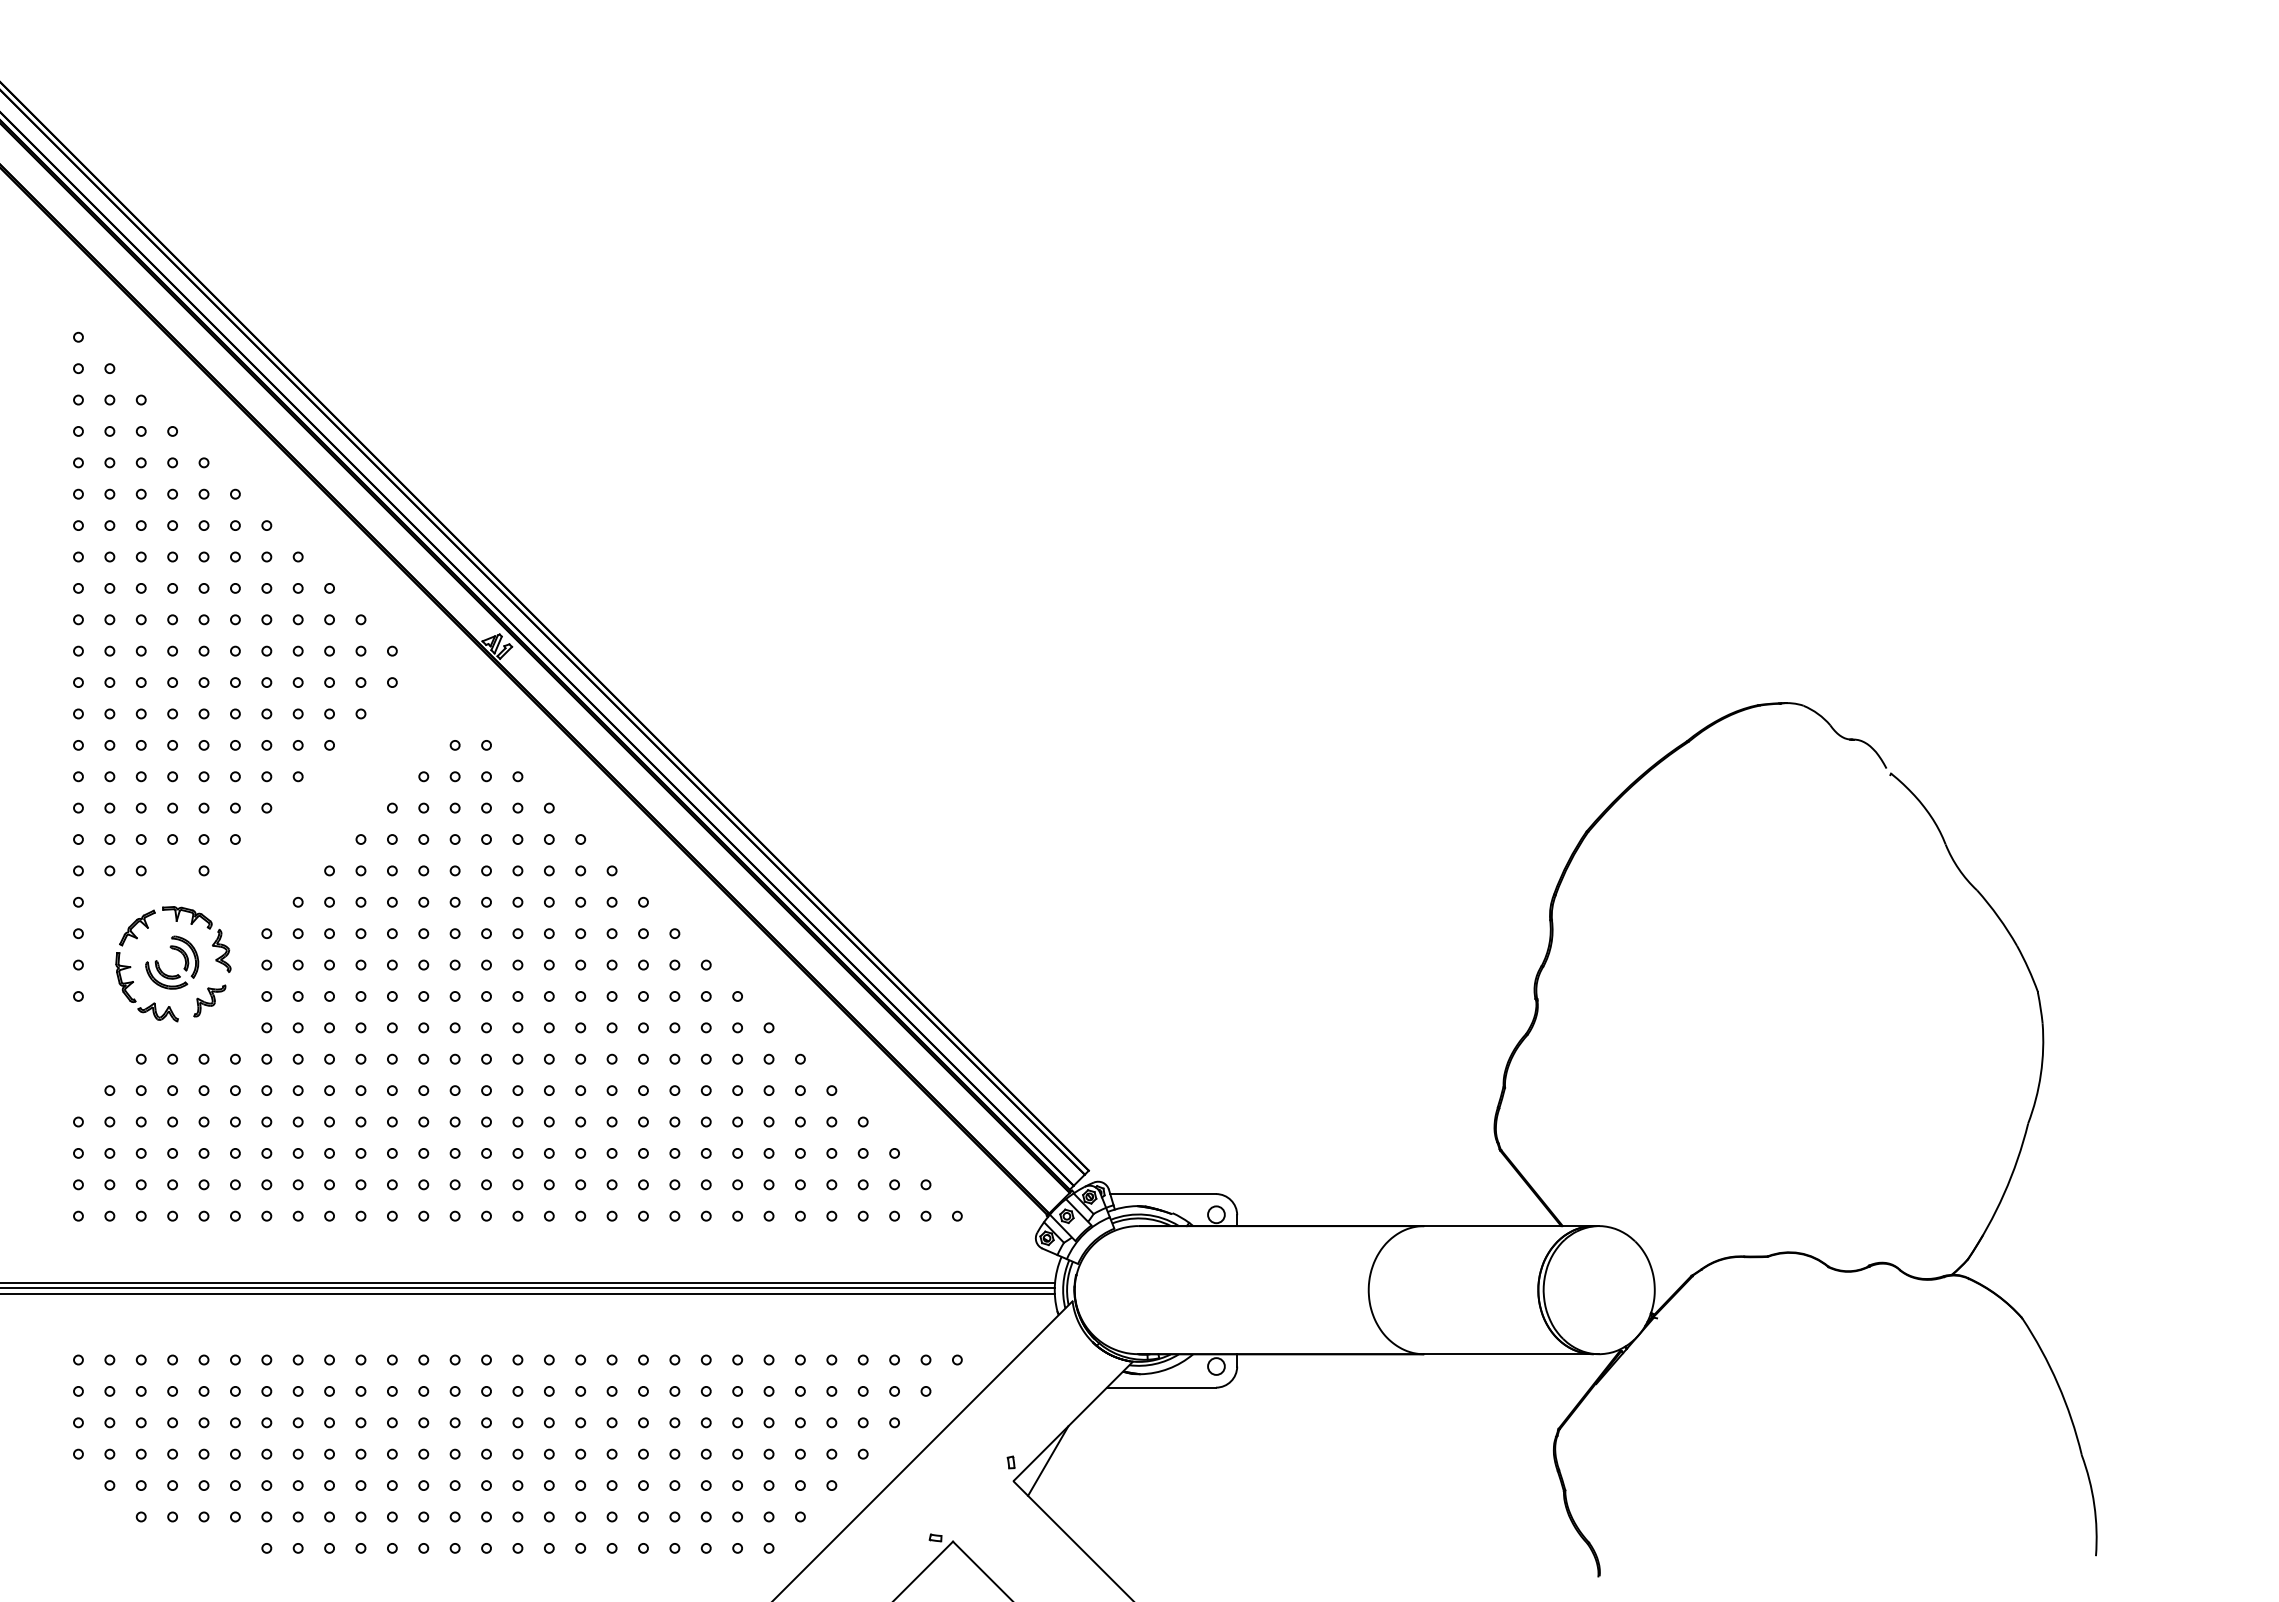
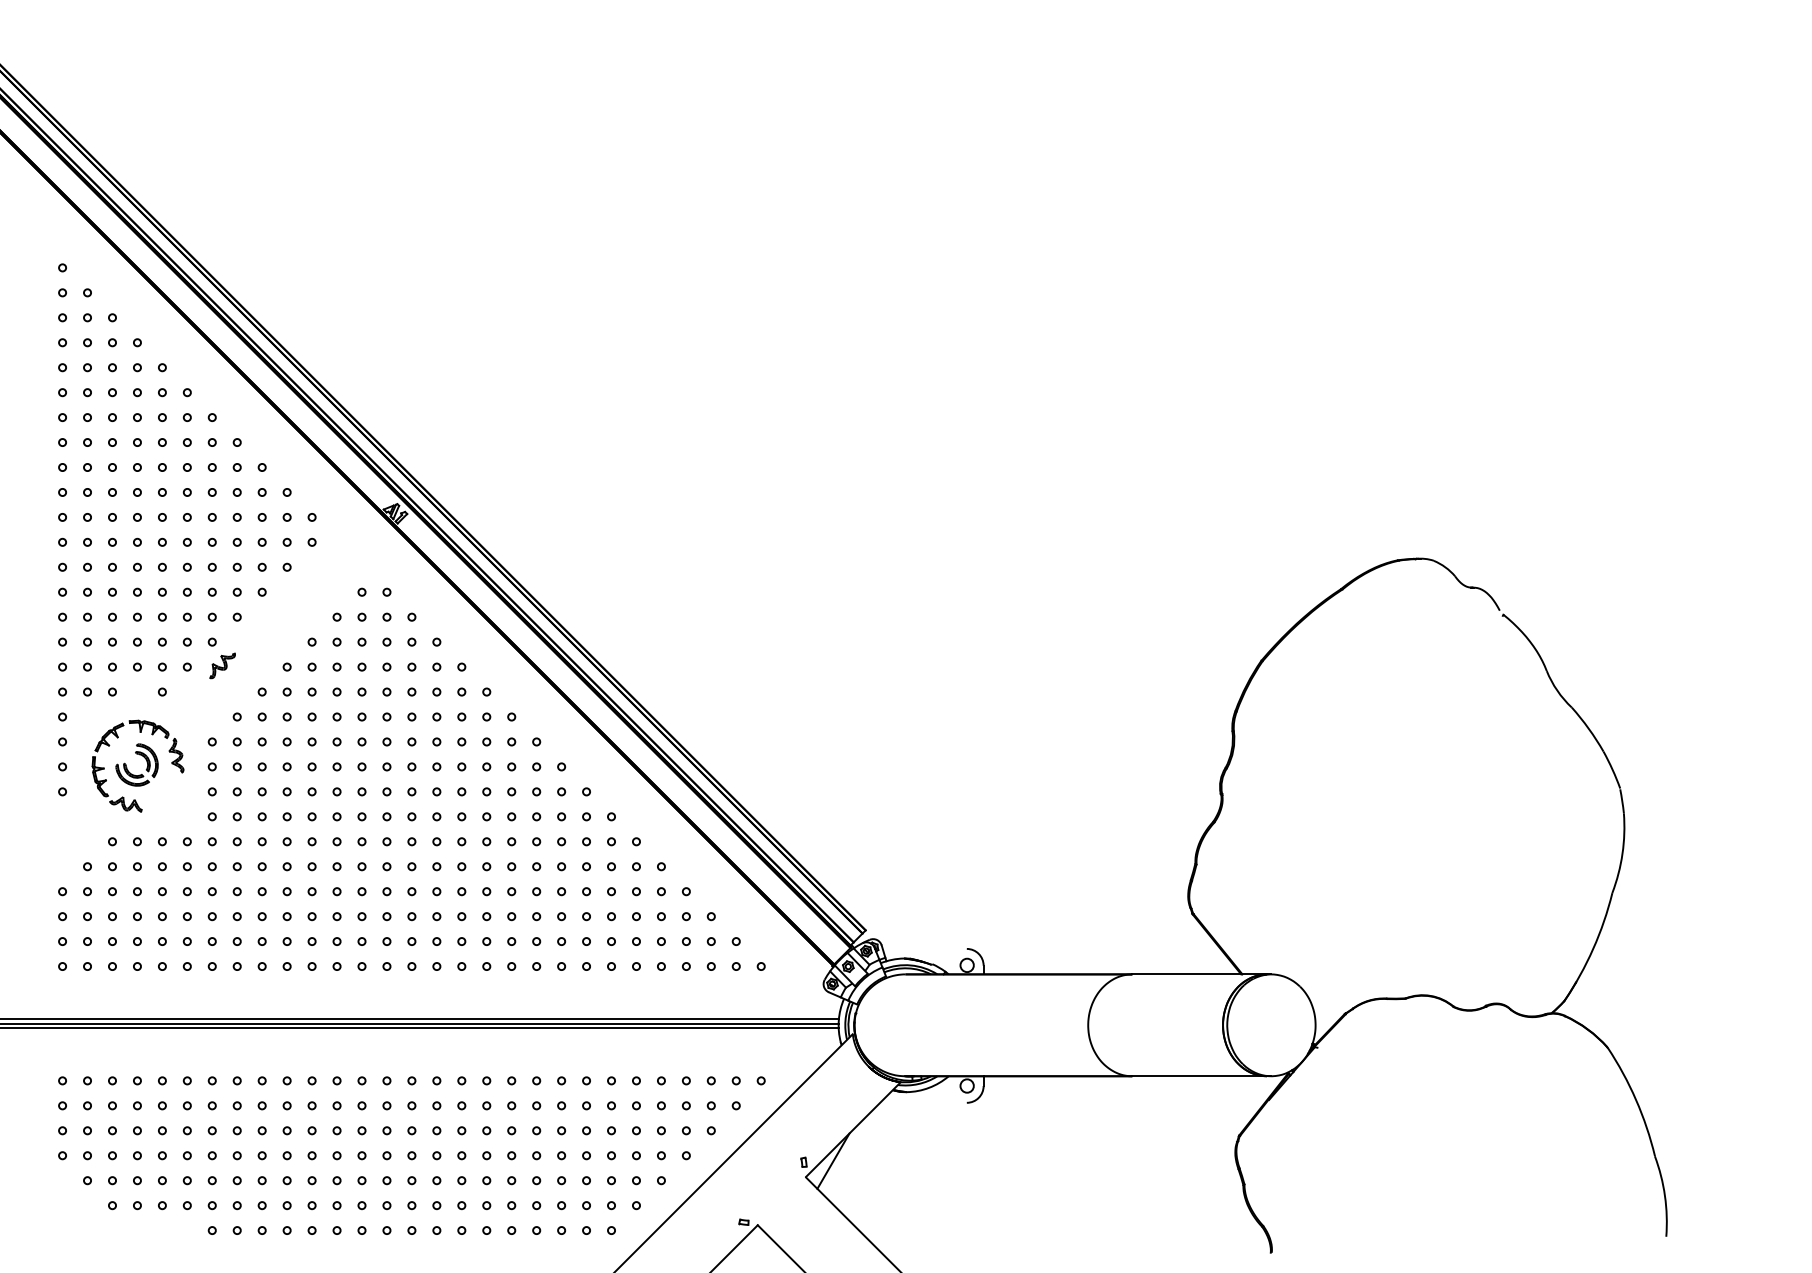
part: (209, 1000) -> (222, 665), moved
line: (1163, 1194) -> (925, 949), removed
line: (1161, 1387) -> (923, 1102), removed

